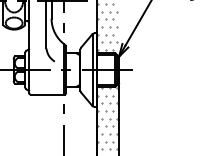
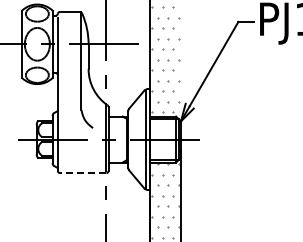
line: (47, 94) -> (82, 173), solid -> dashed

